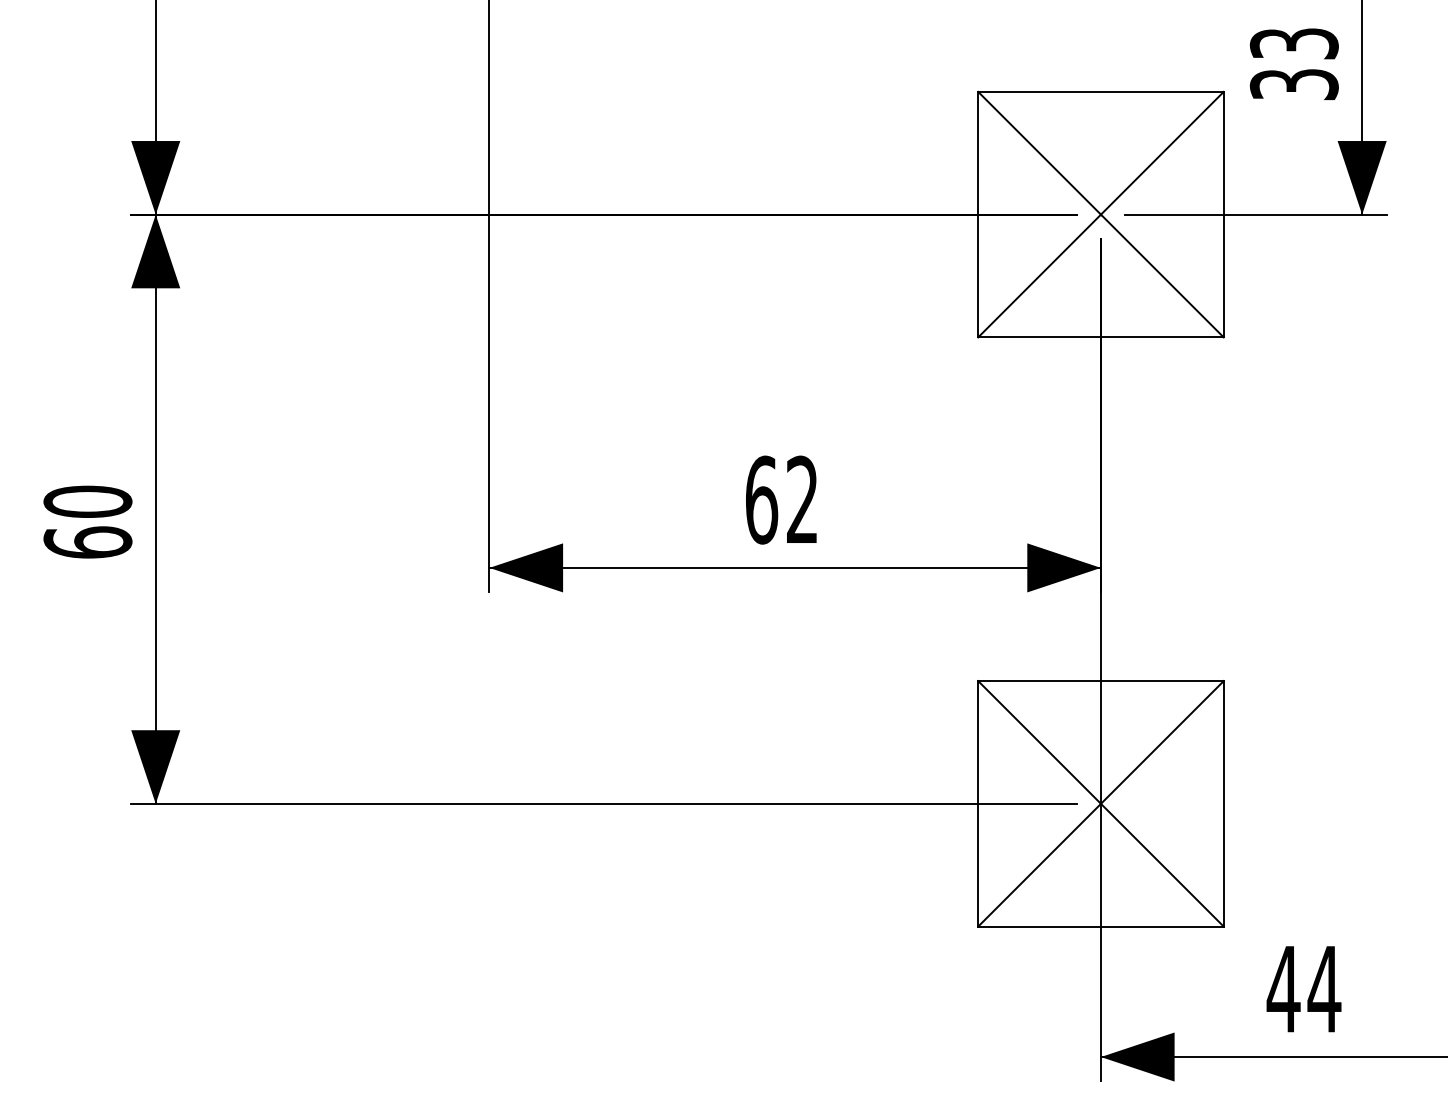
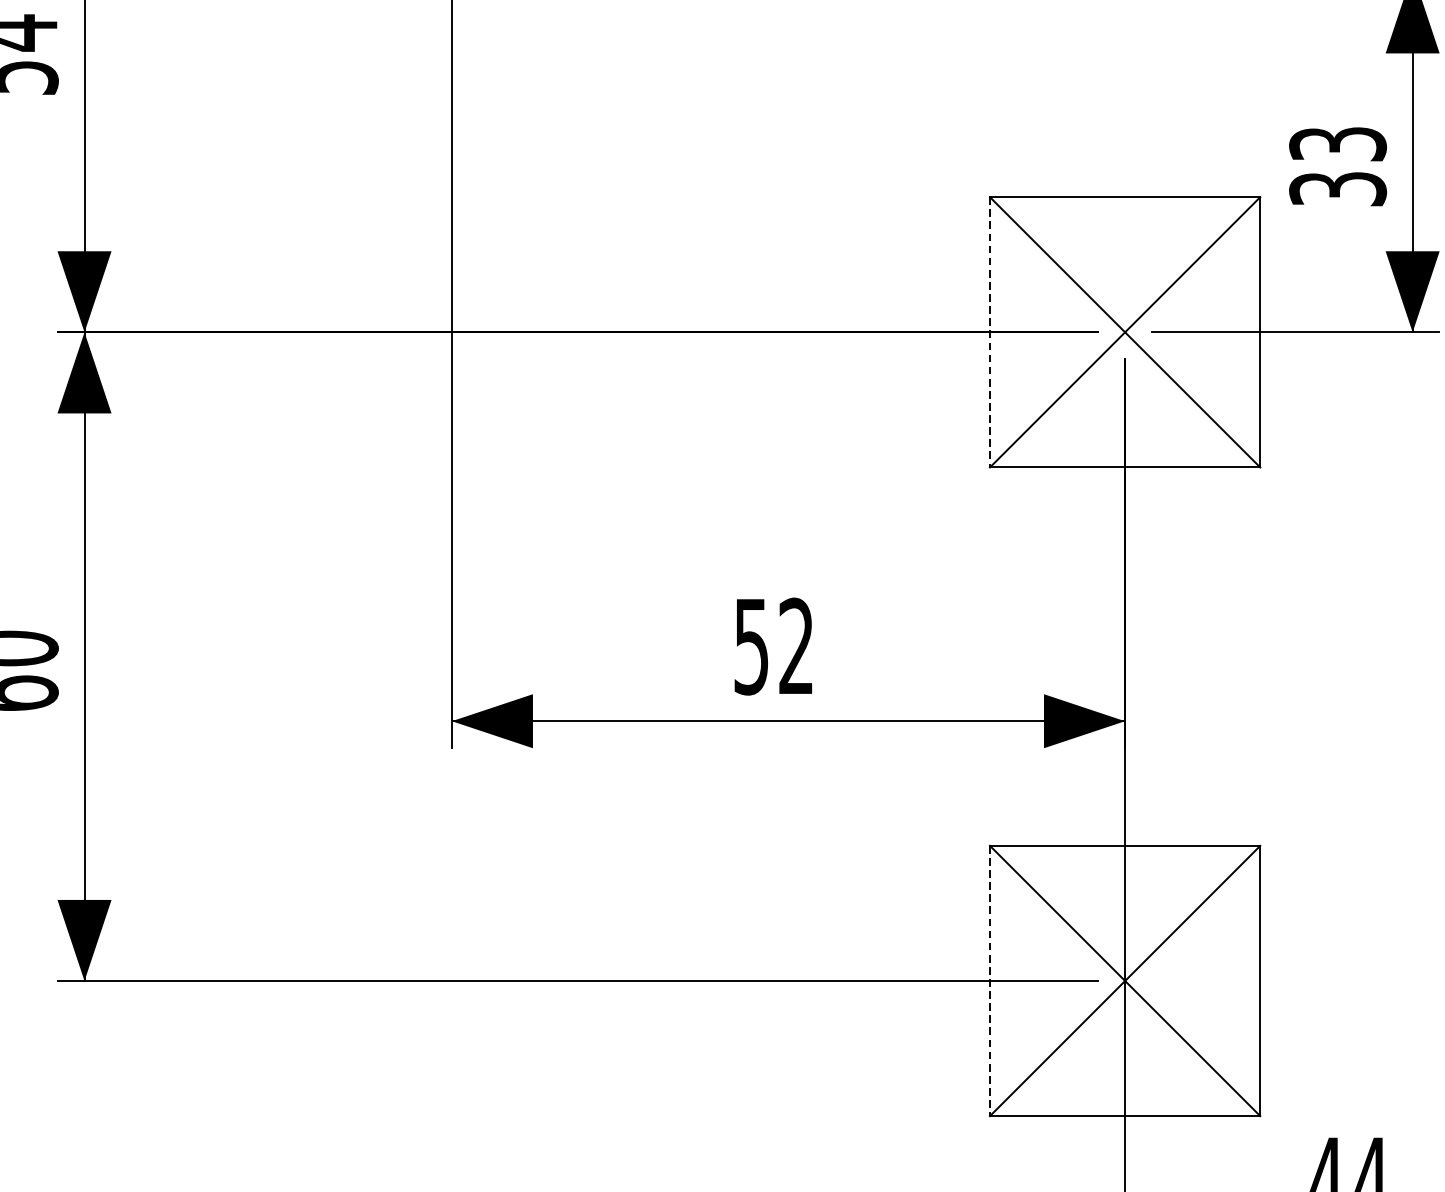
line: (978, 214) -> (990, 332), solid -> dashed
text: (762, 499) -> (752, 645), 62 -> 52
line: (978, 803) -> (990, 980), solid -> dashed

